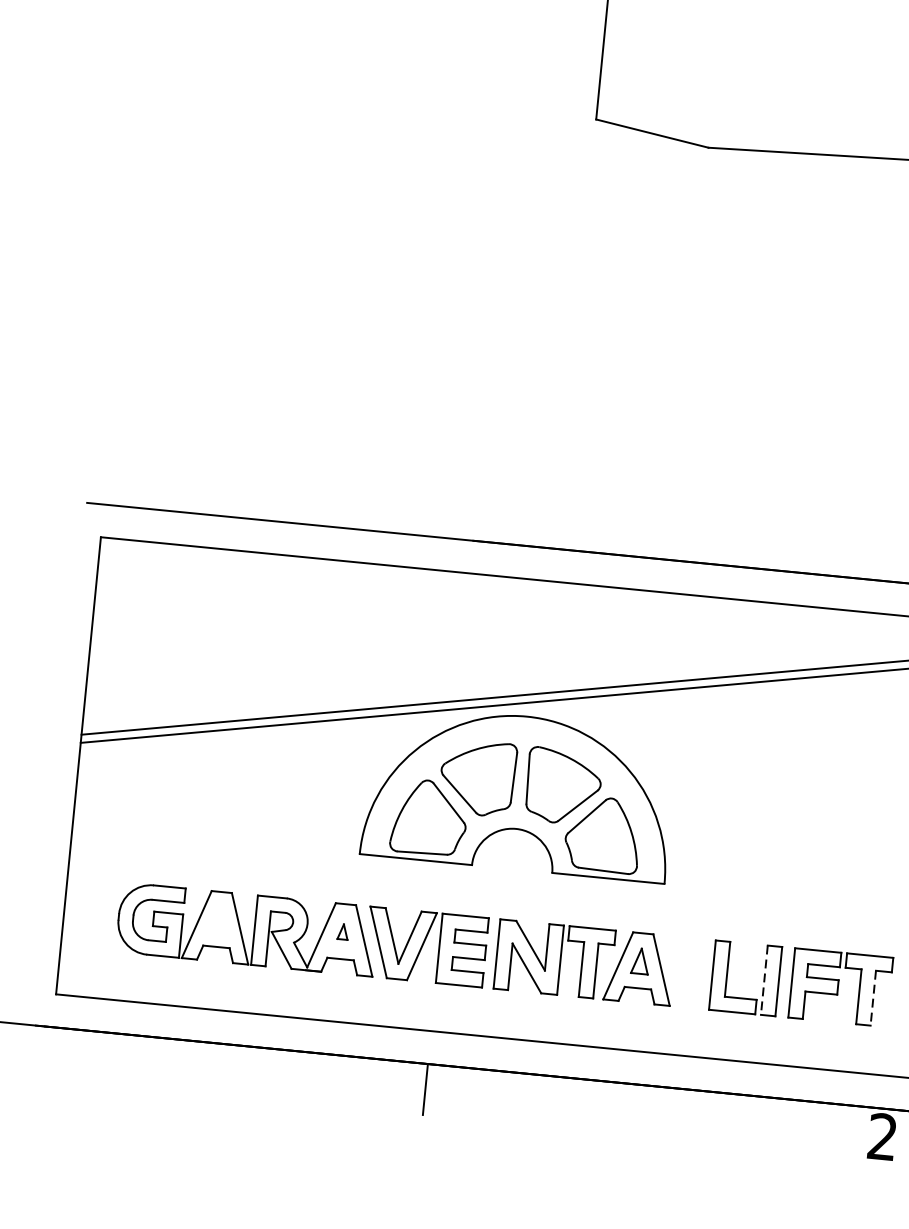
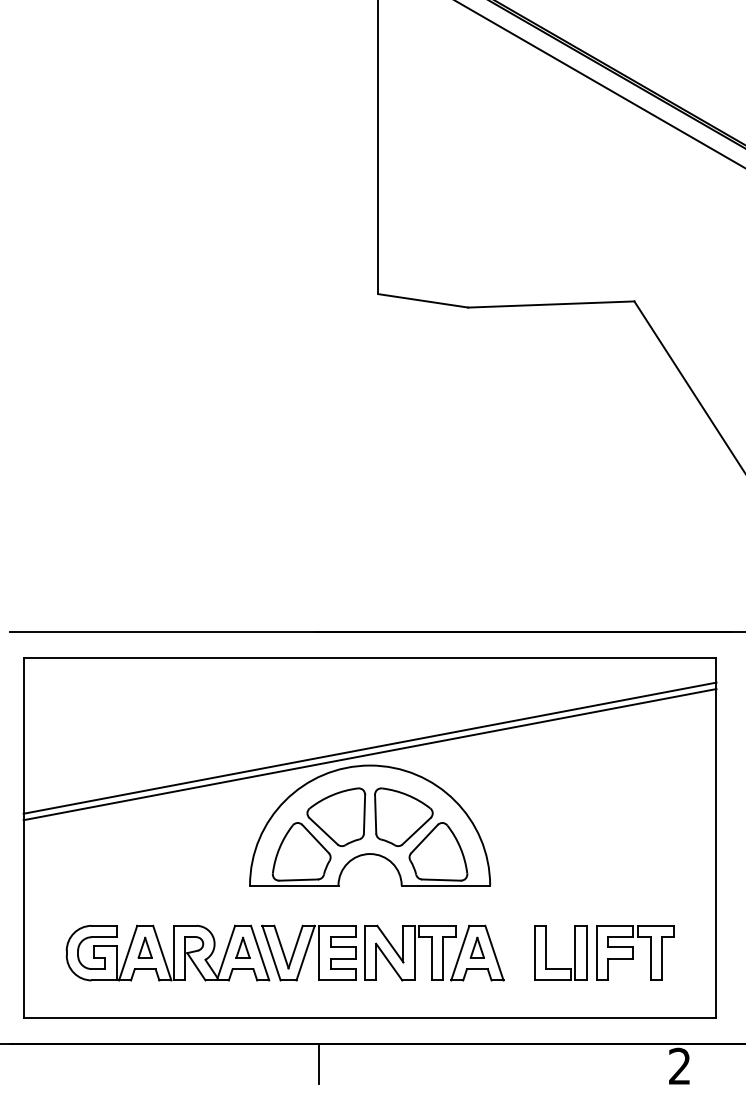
part: (218, 919) -> (144, 947), added
part: (342, 931) -> (242, 947), size x1.67
line: (764, 980) -> (575, 953), dashed -> solid
line: (872, 997) -> (661, 958), dashed -> solid

